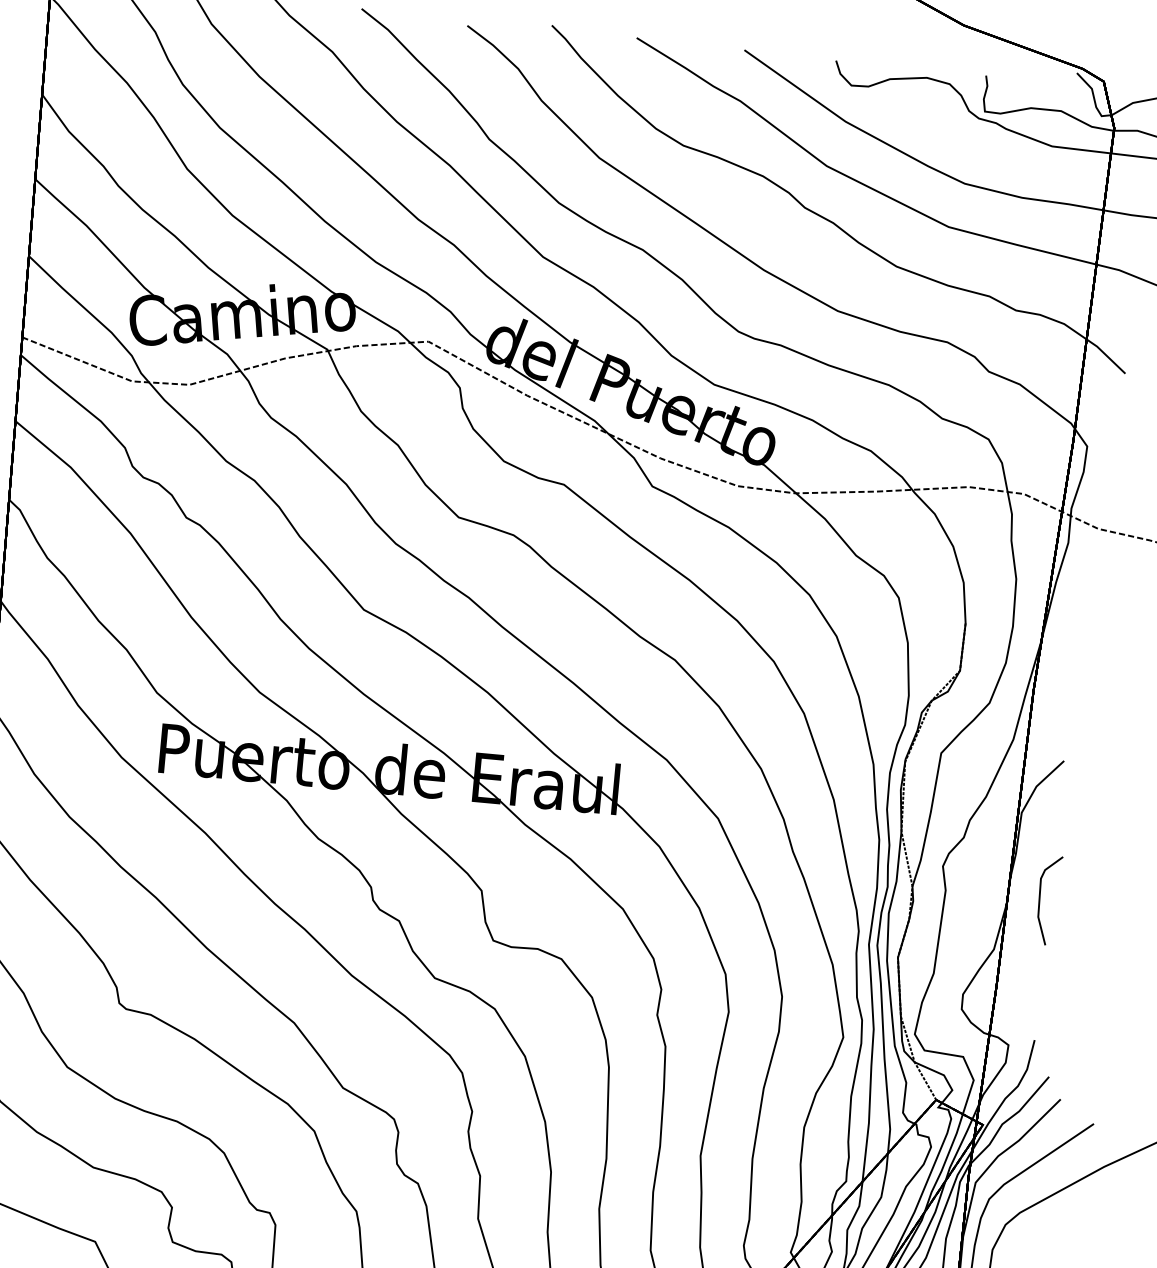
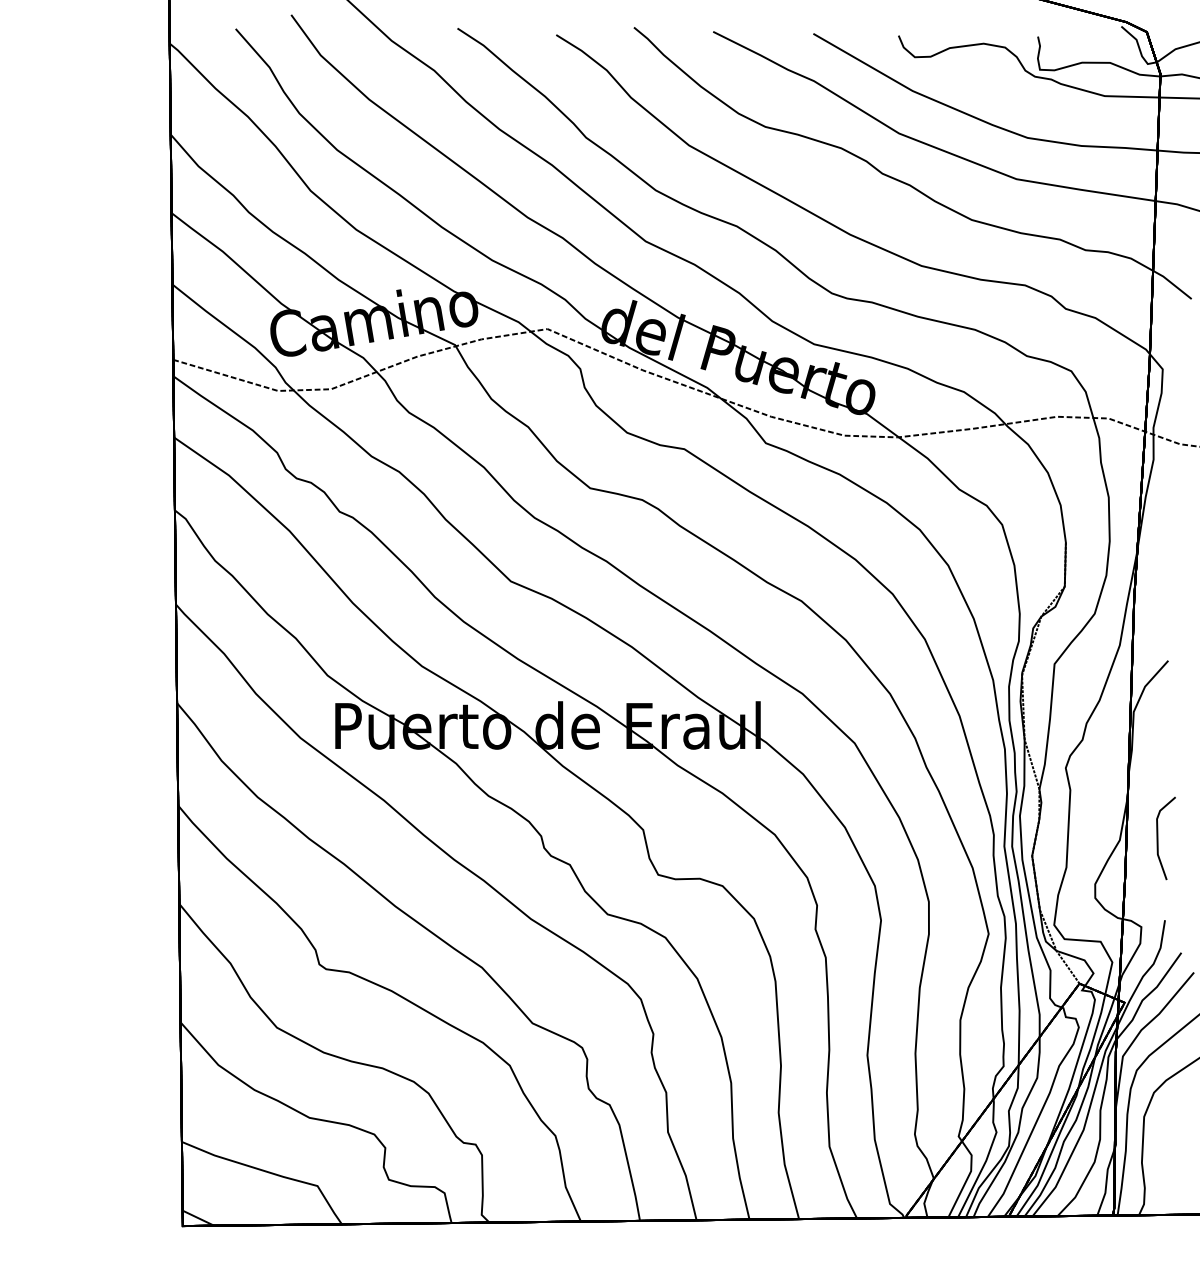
line: (1040, 899) -> (1158, 838), moved

